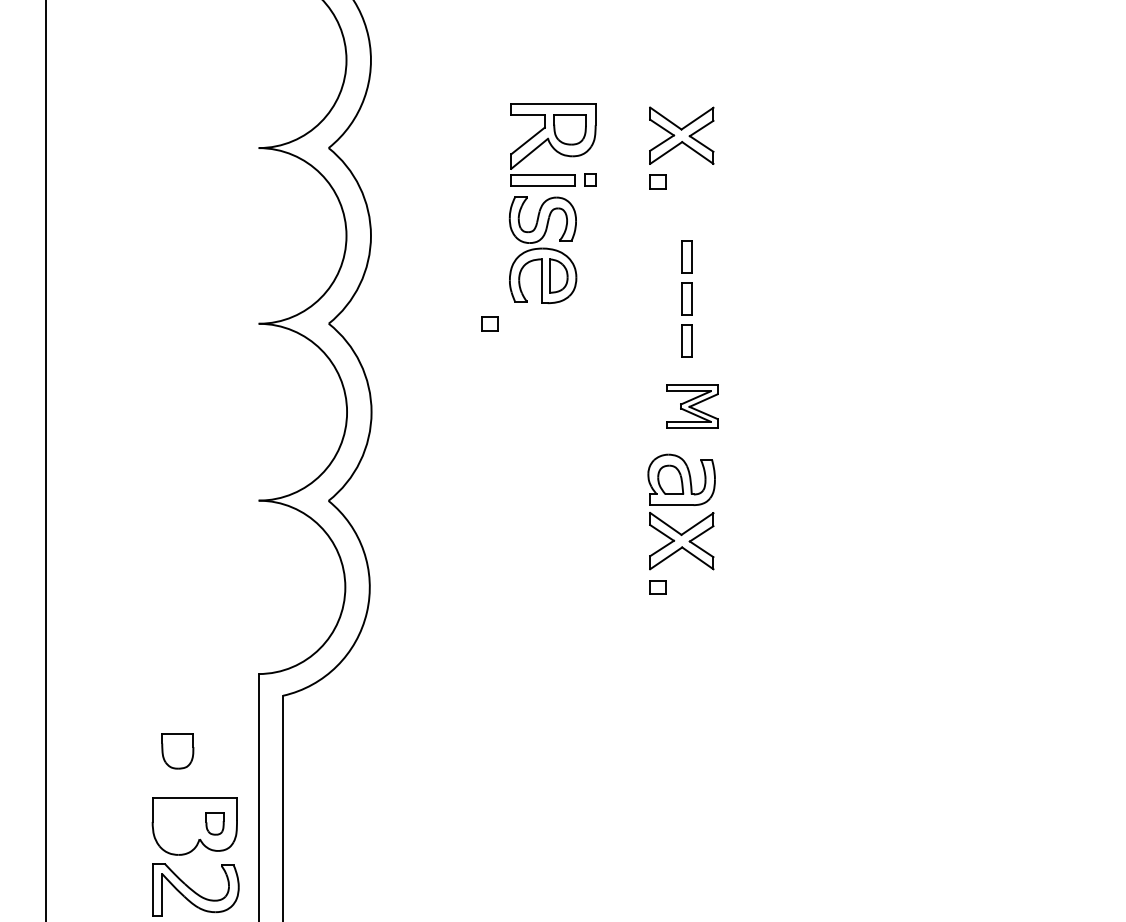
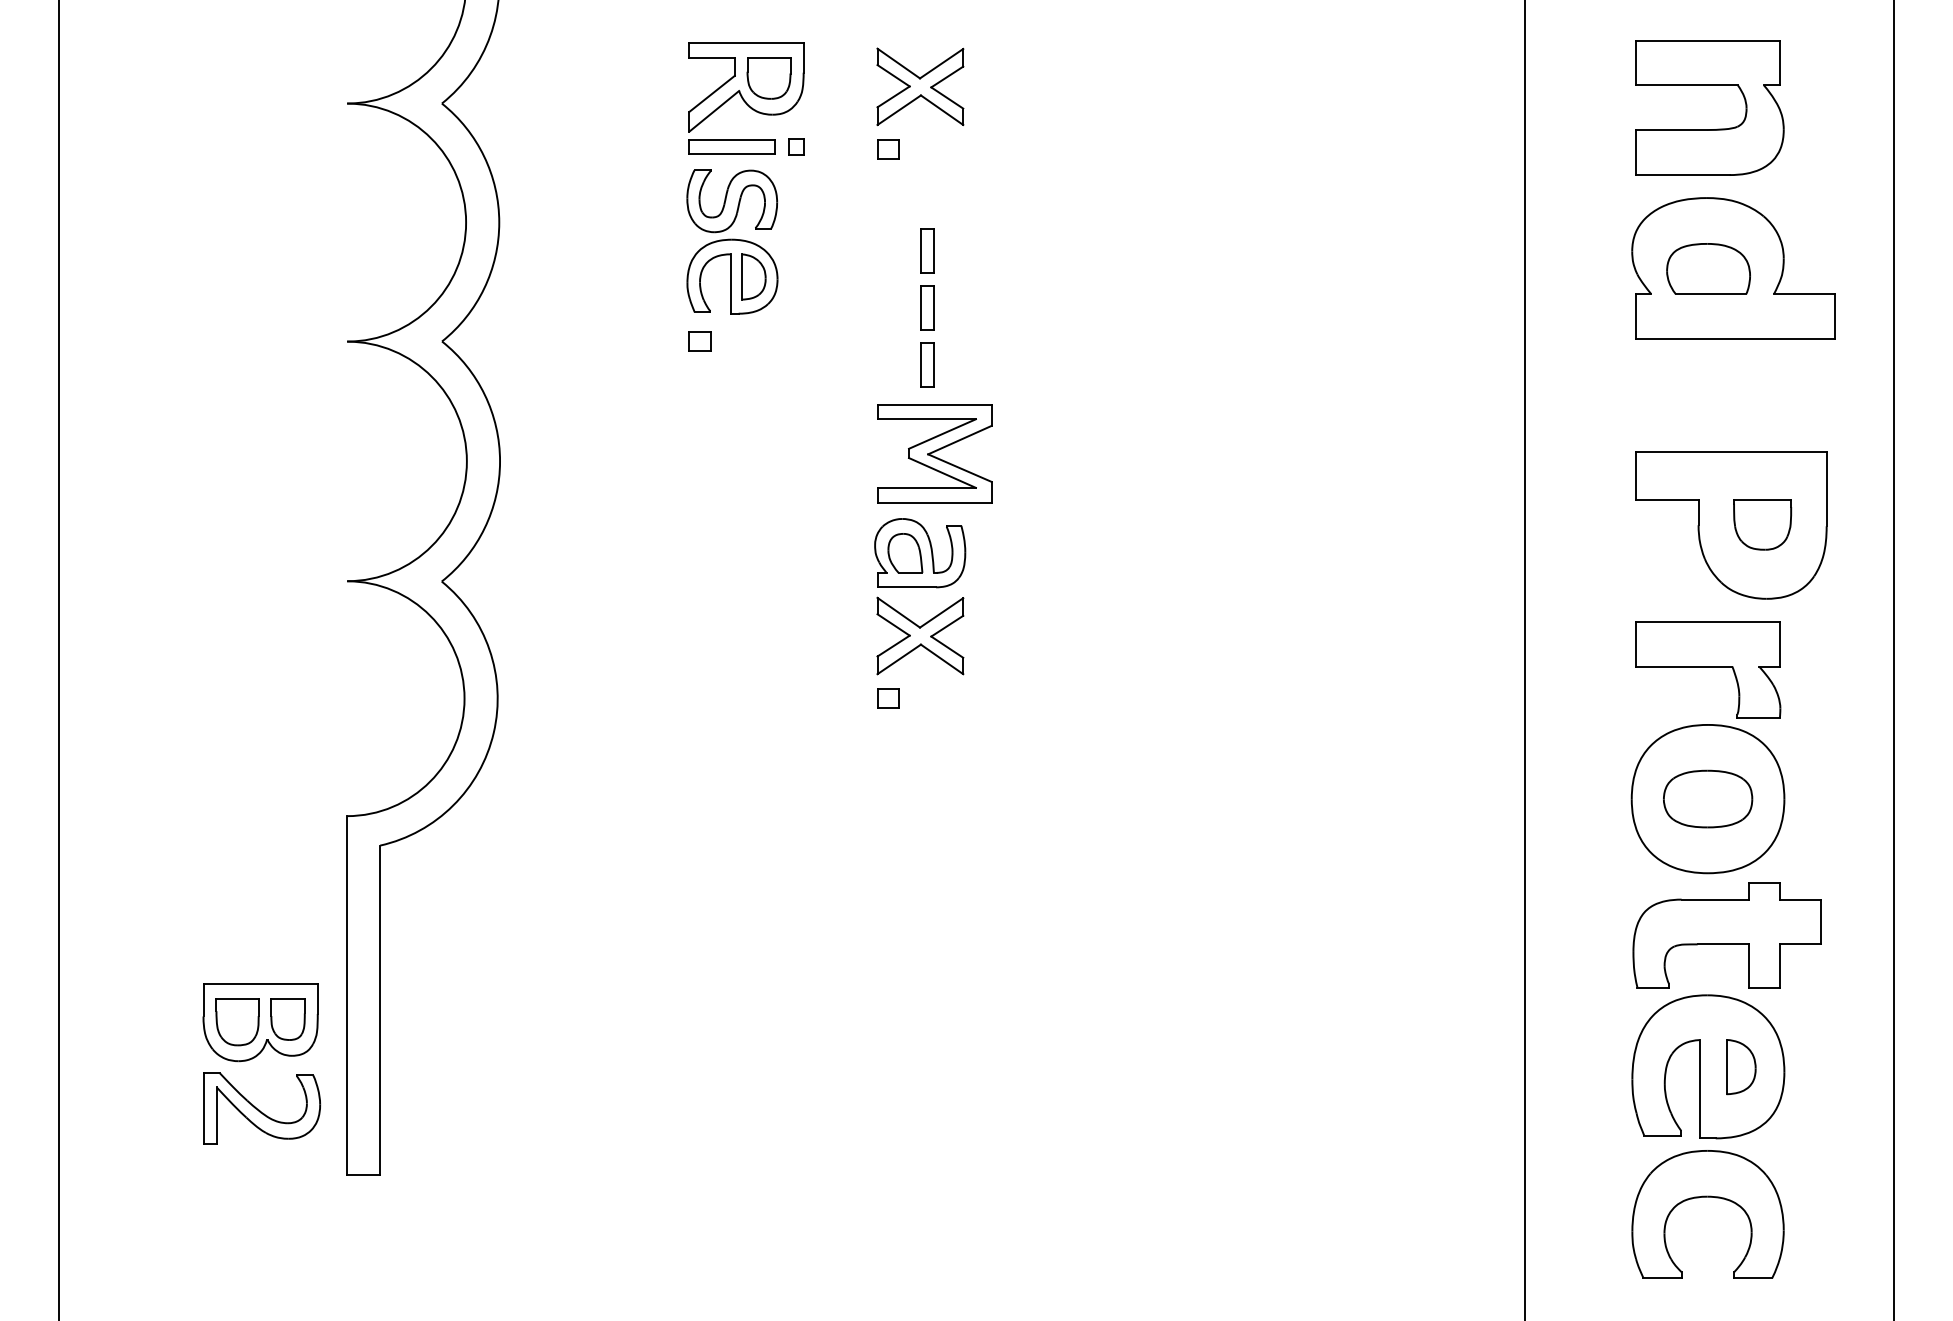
part: (489, 323) -> (699, 341), moved
part: (692, 406) -> (934, 453), size x1.67
part: (177, 751) -> (237, 1022), moved
part: (214, 824) -> (287, 1019), size x1.43

